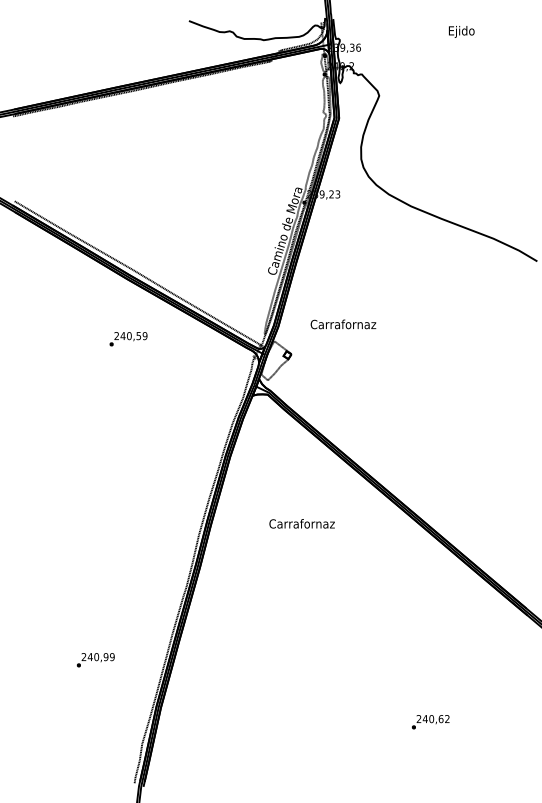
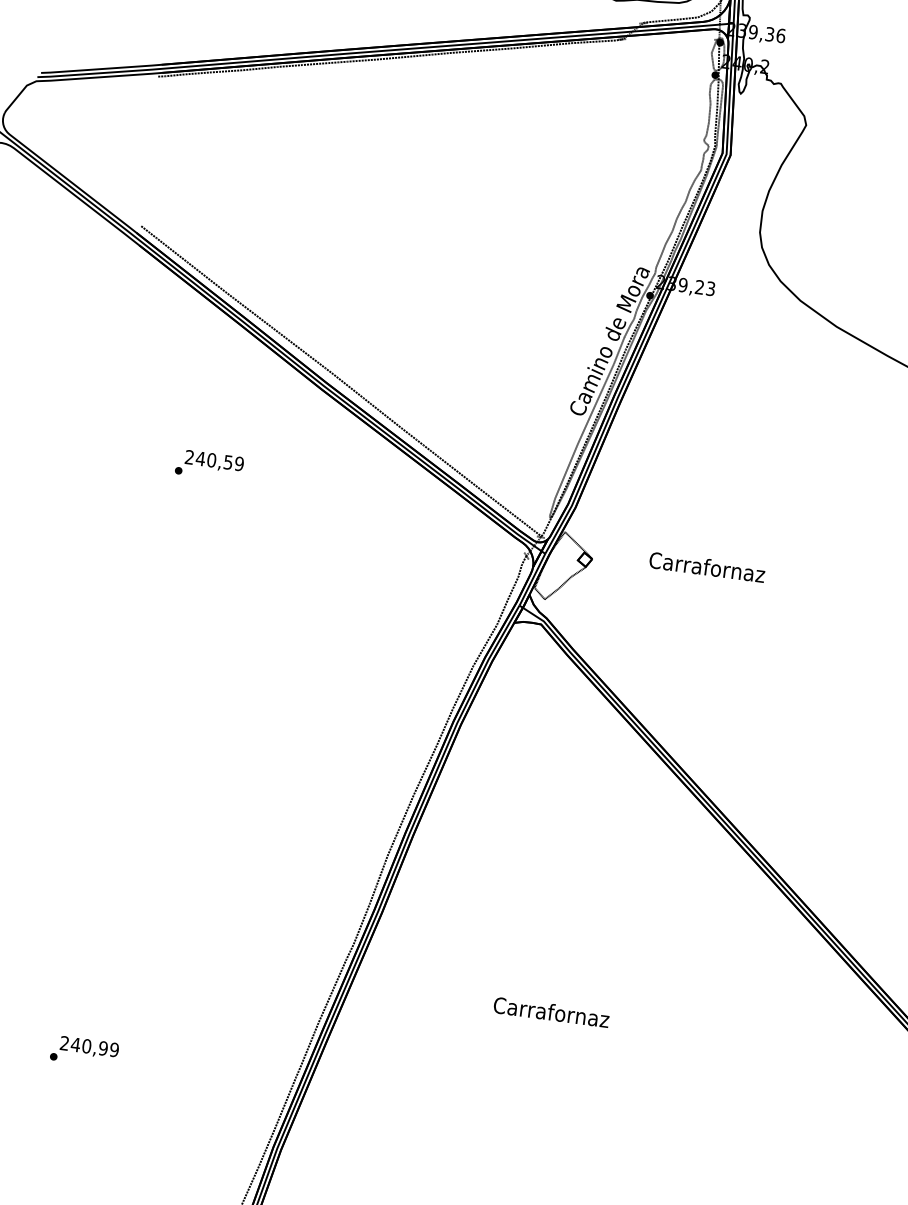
text: (343, 324) -> (707, 567), moved
text: (128, 339) -> (209, 466), moved
text: (301, 523) -> (550, 1011), moved
text: (95, 660) -> (84, 1052), moved

